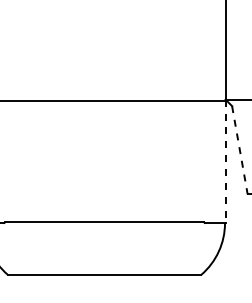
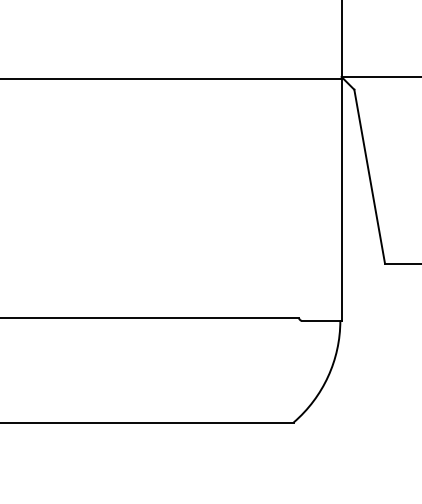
line: (239, 150) -> (368, 177), dashed -> solid
line: (225, 161) -> (341, 198), dashed -> solid

